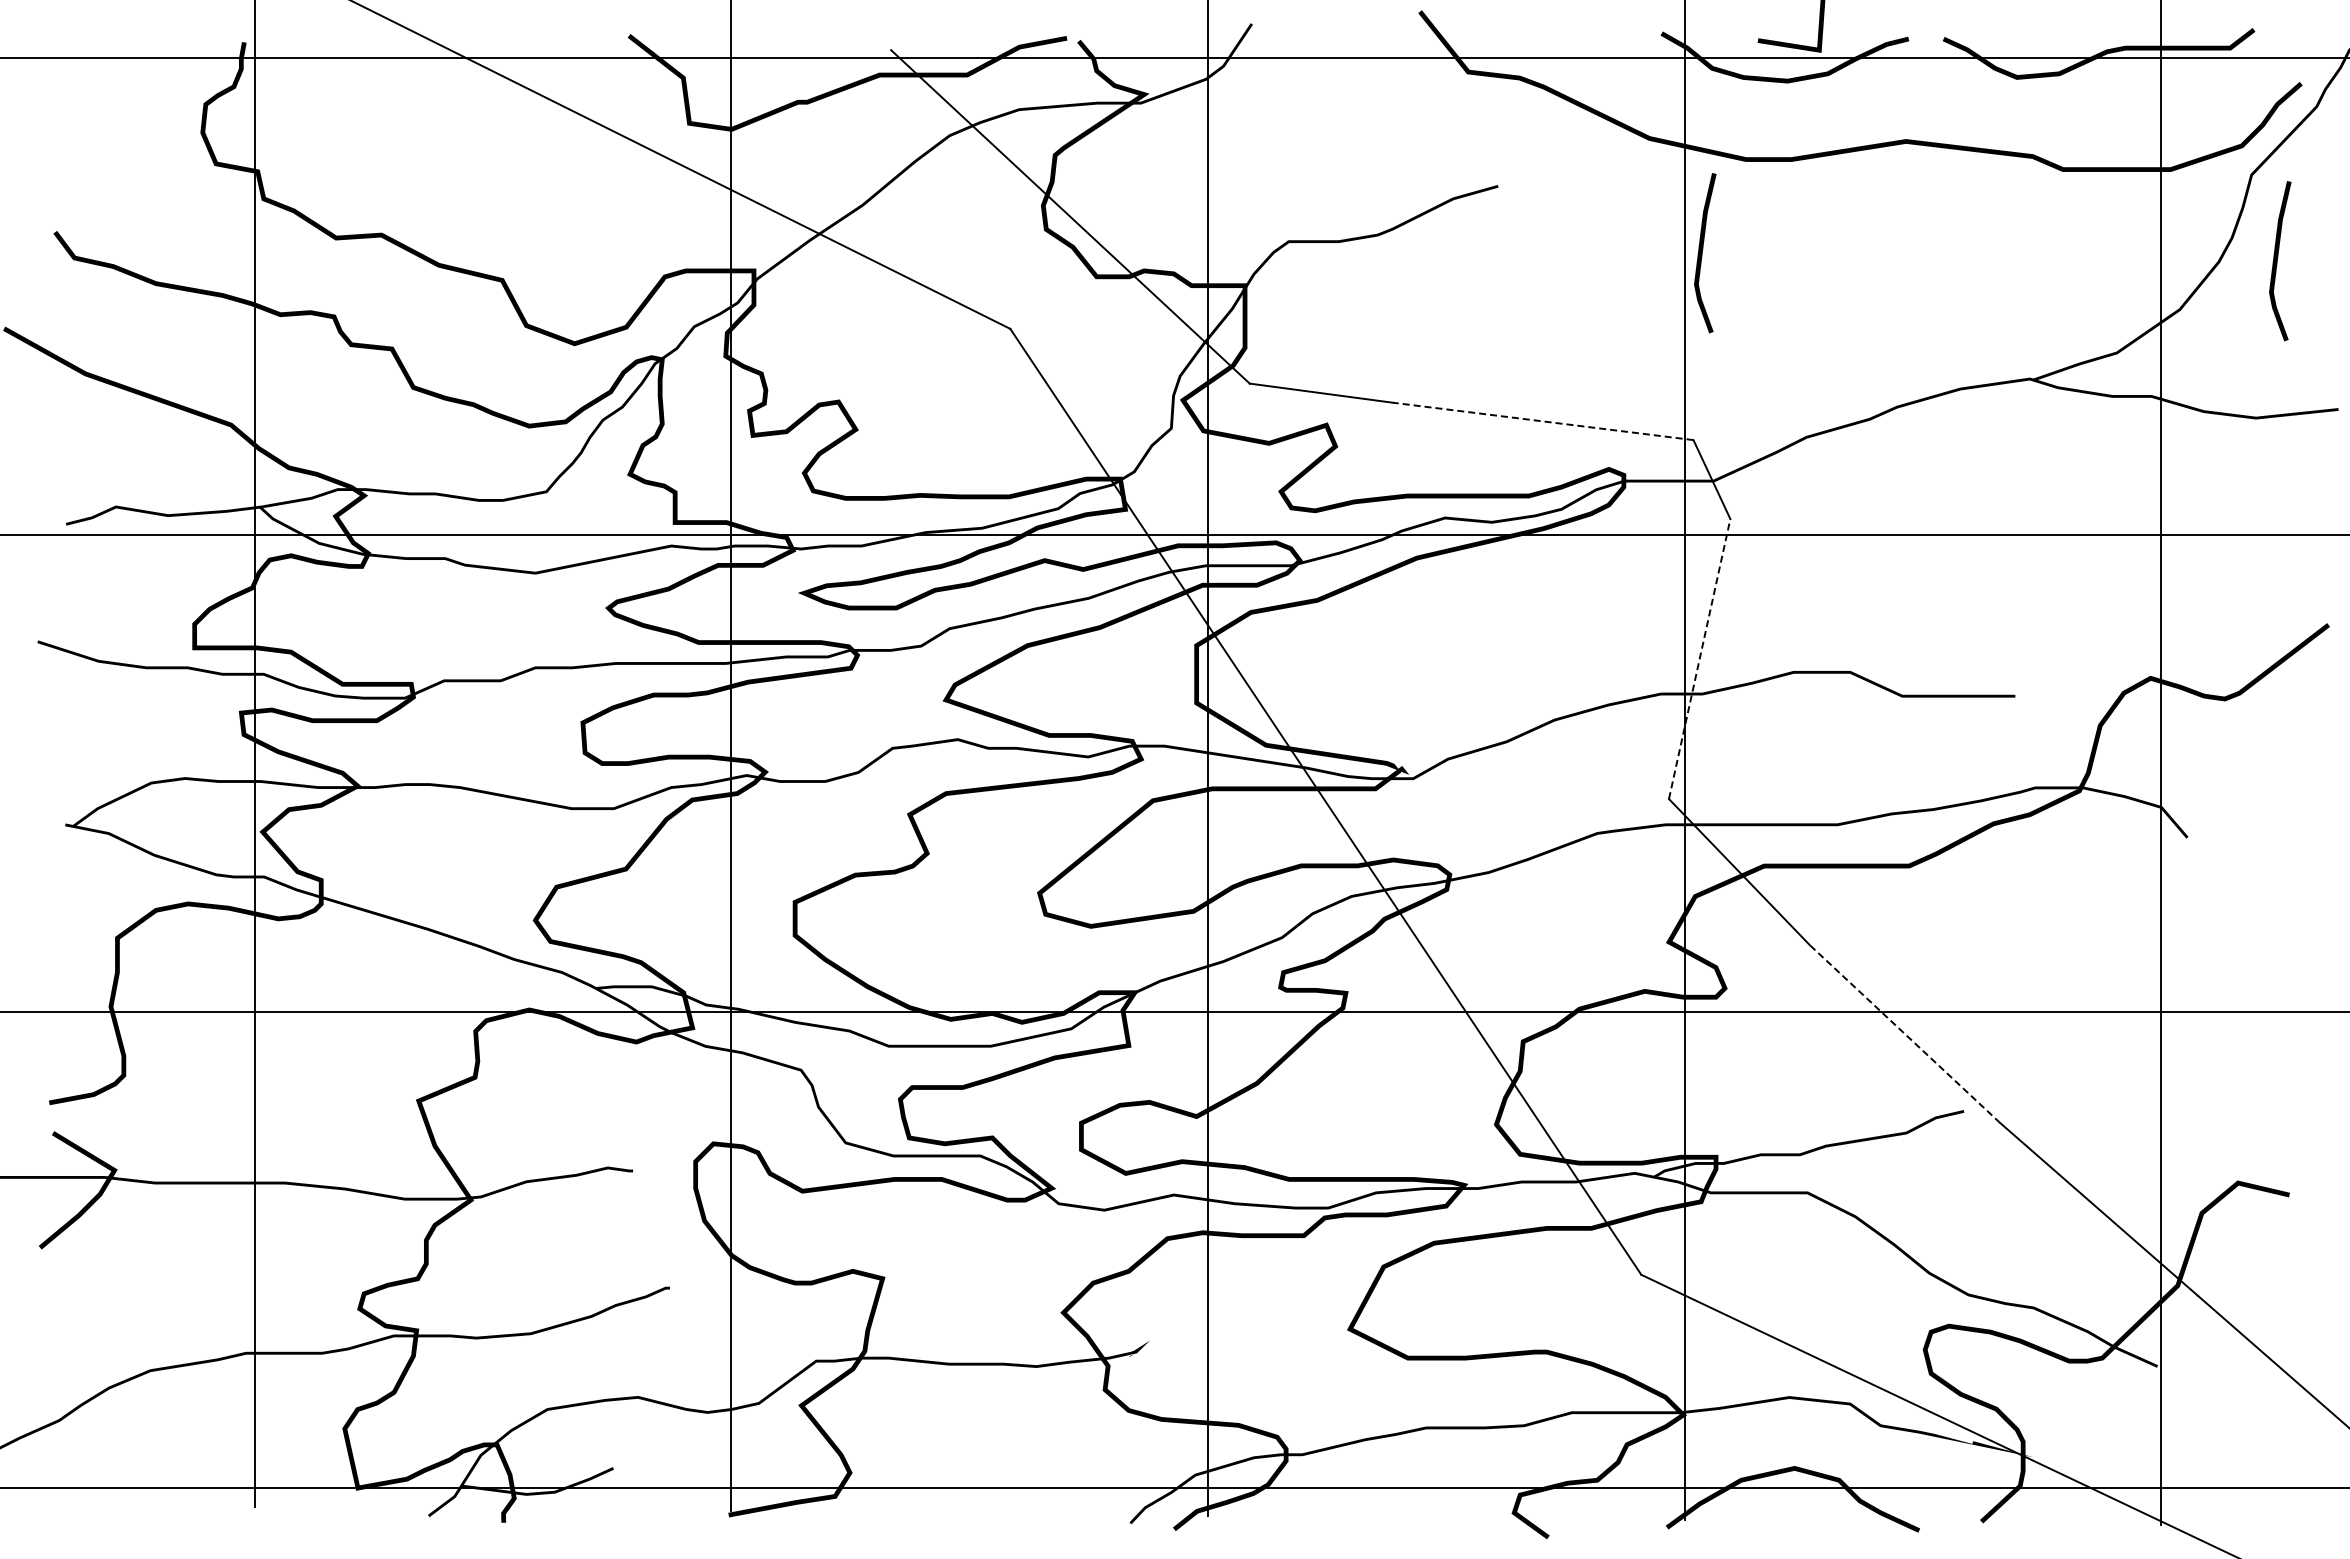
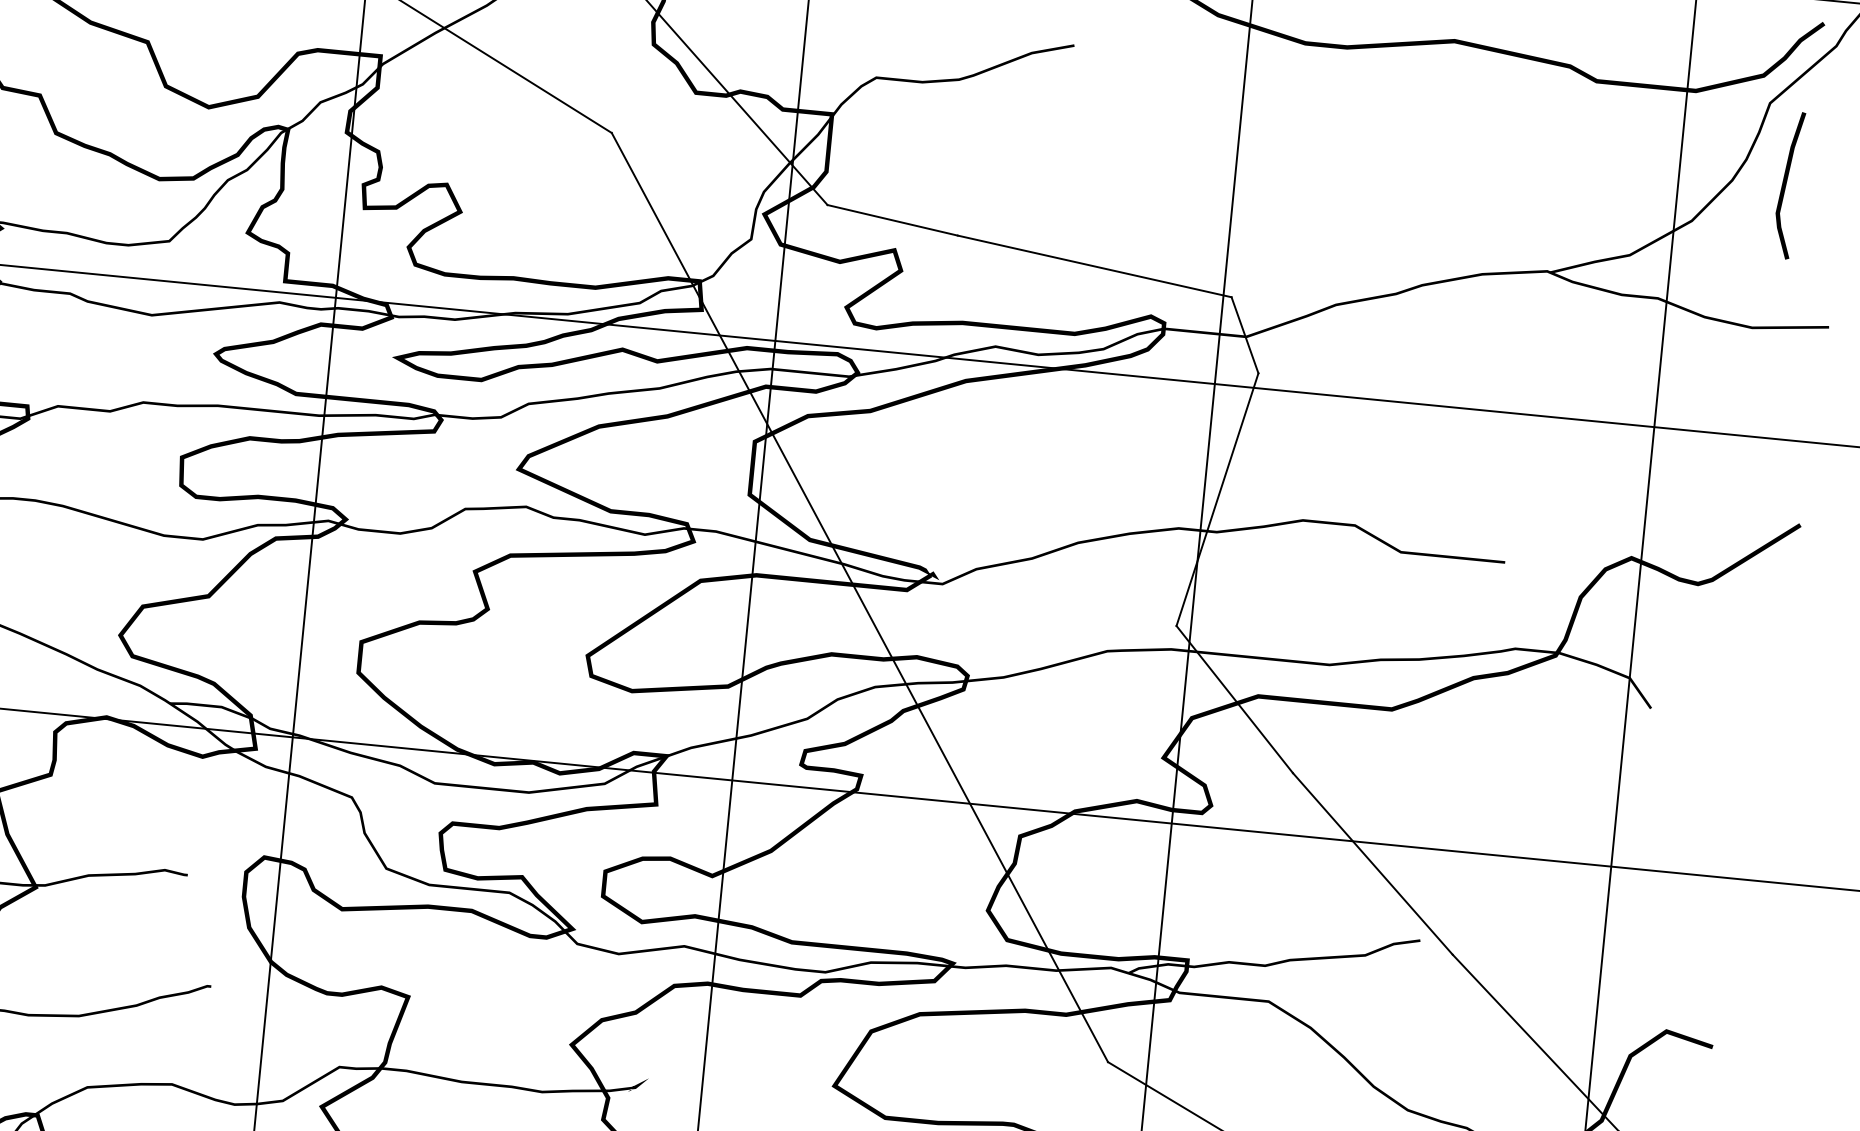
line: (1702, 253) -> (1256, 126), removed
line: (1542, 421) -> (1094, 266), dashed -> solid
line: (1699, 658) -> (1217, 499), dashed -> solid
line: (1904, 1033) -> (1372, 863), dashed -> solid

